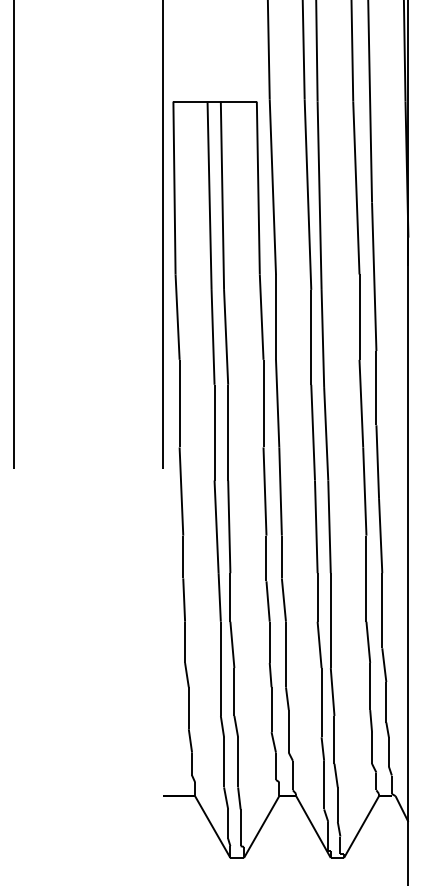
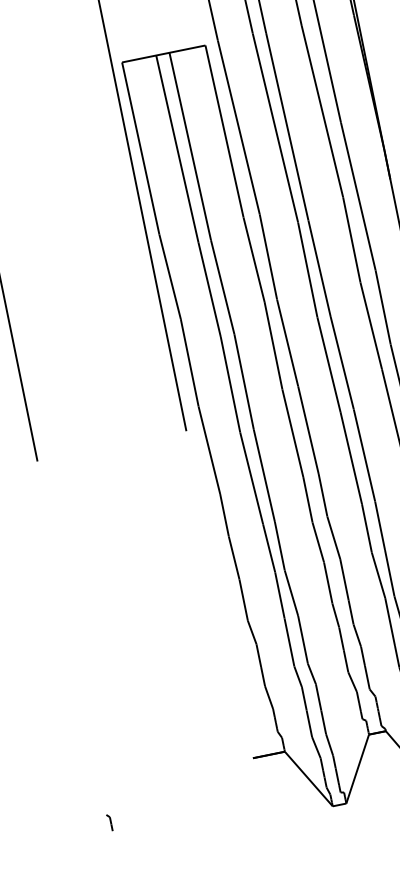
part: (12, 829) -> (109, 822), added

